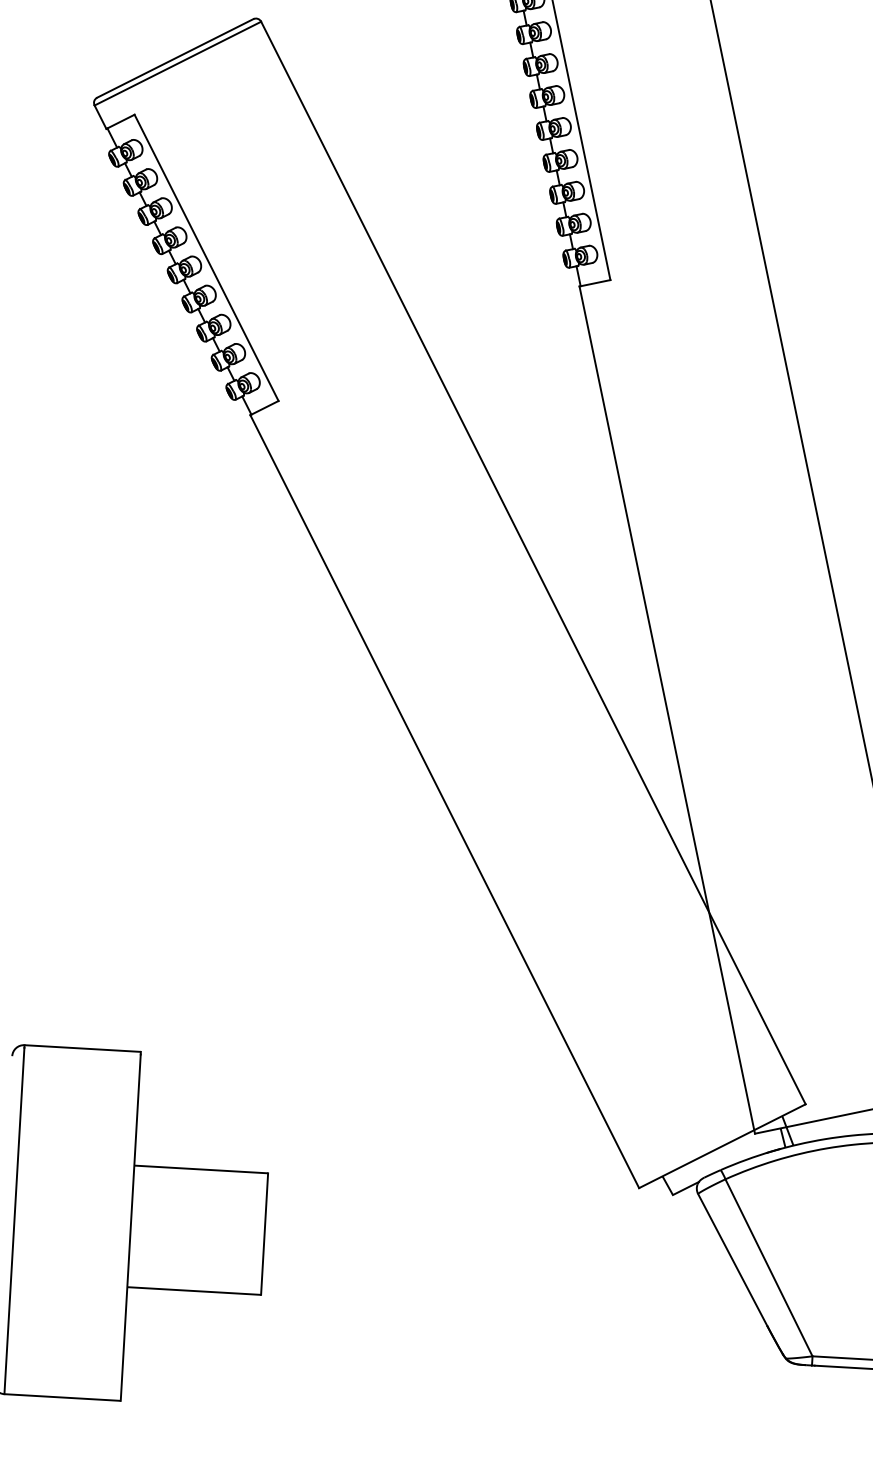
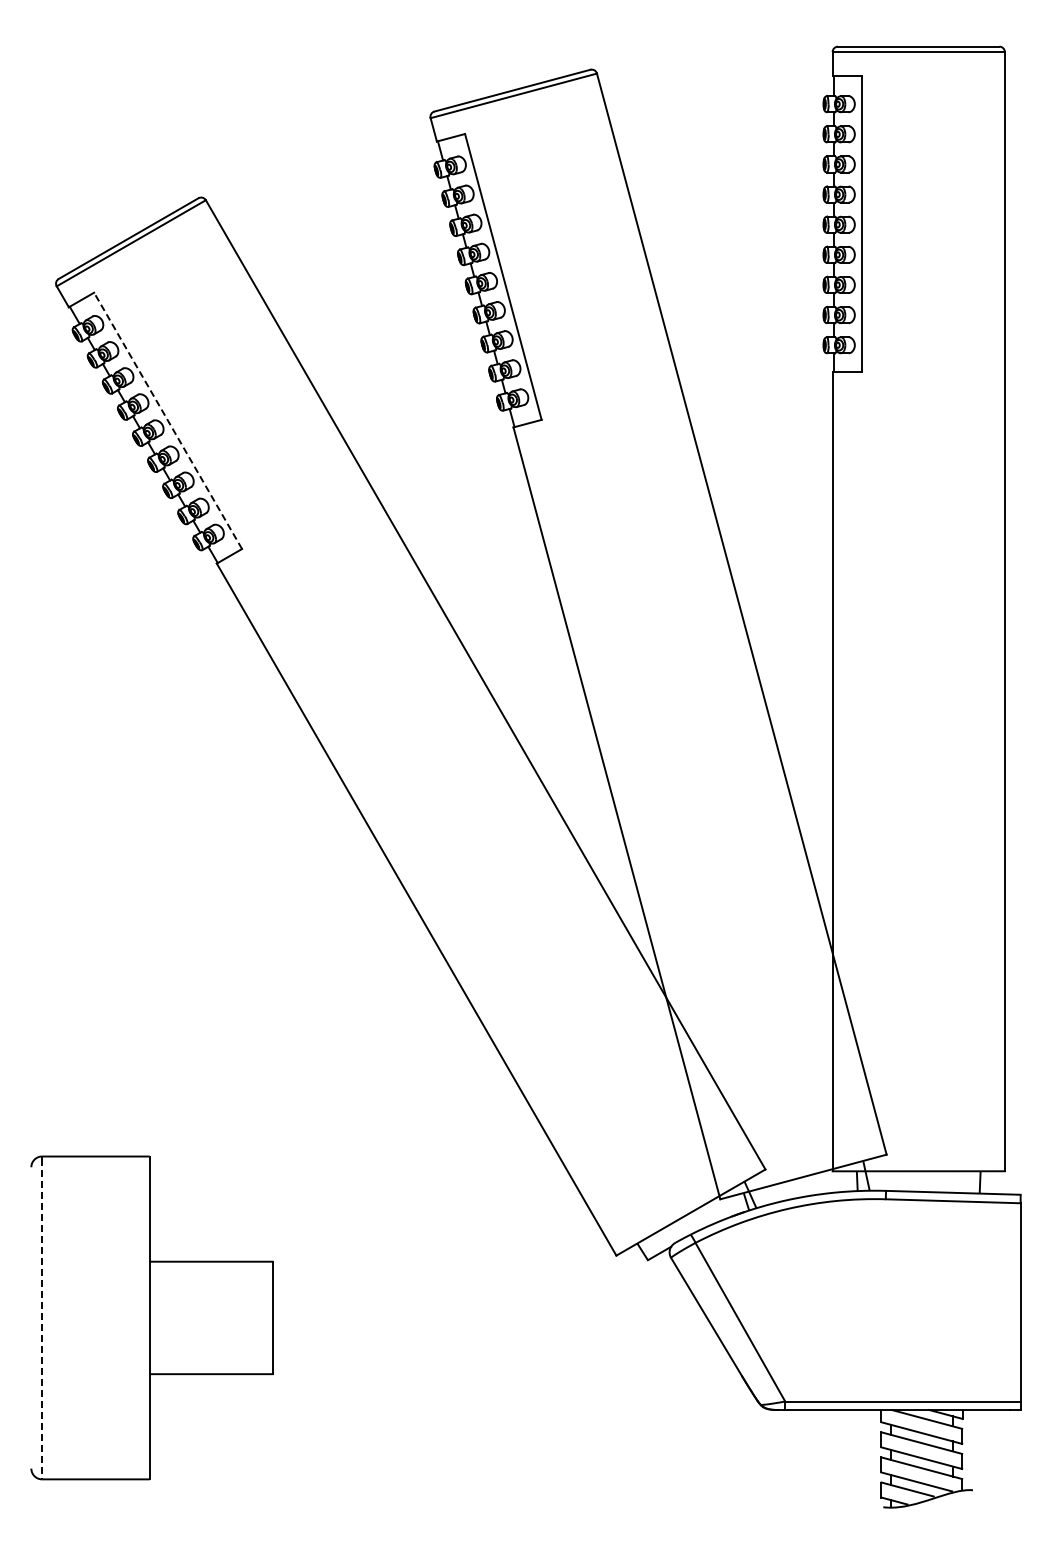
line: (207, 257) -> (168, 420), solid -> dashed
line: (14, 1221) -> (42, 1319), solid -> dashed

